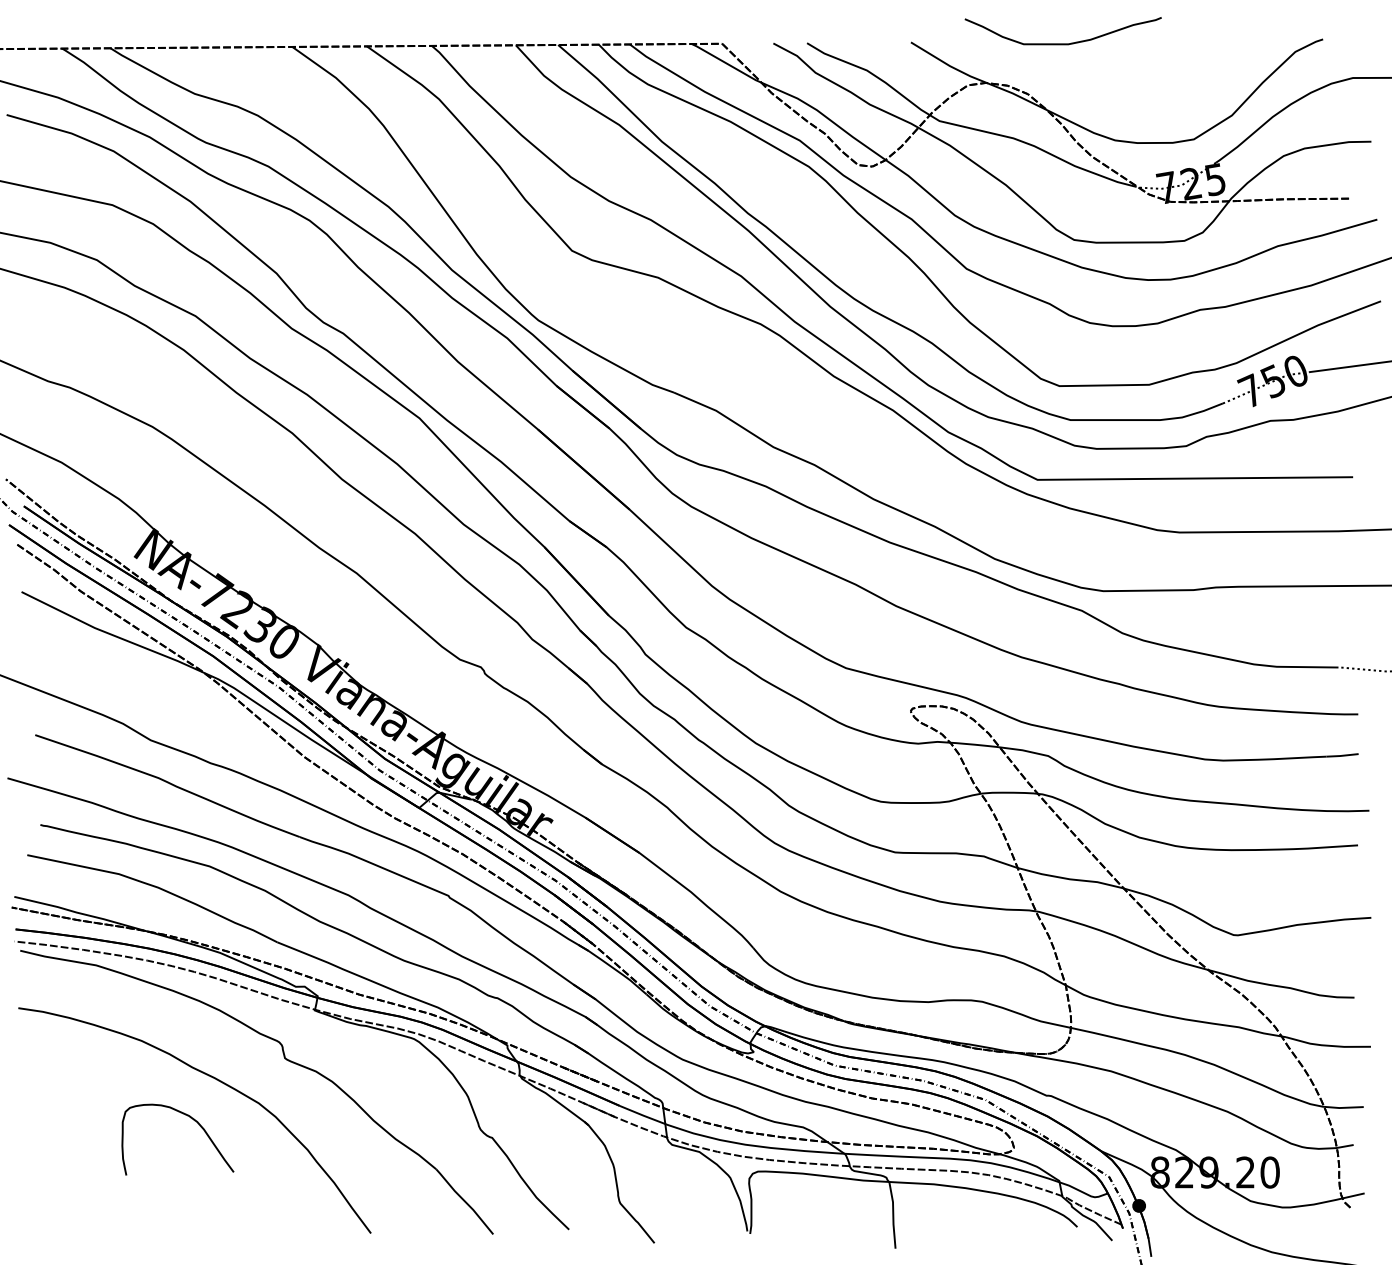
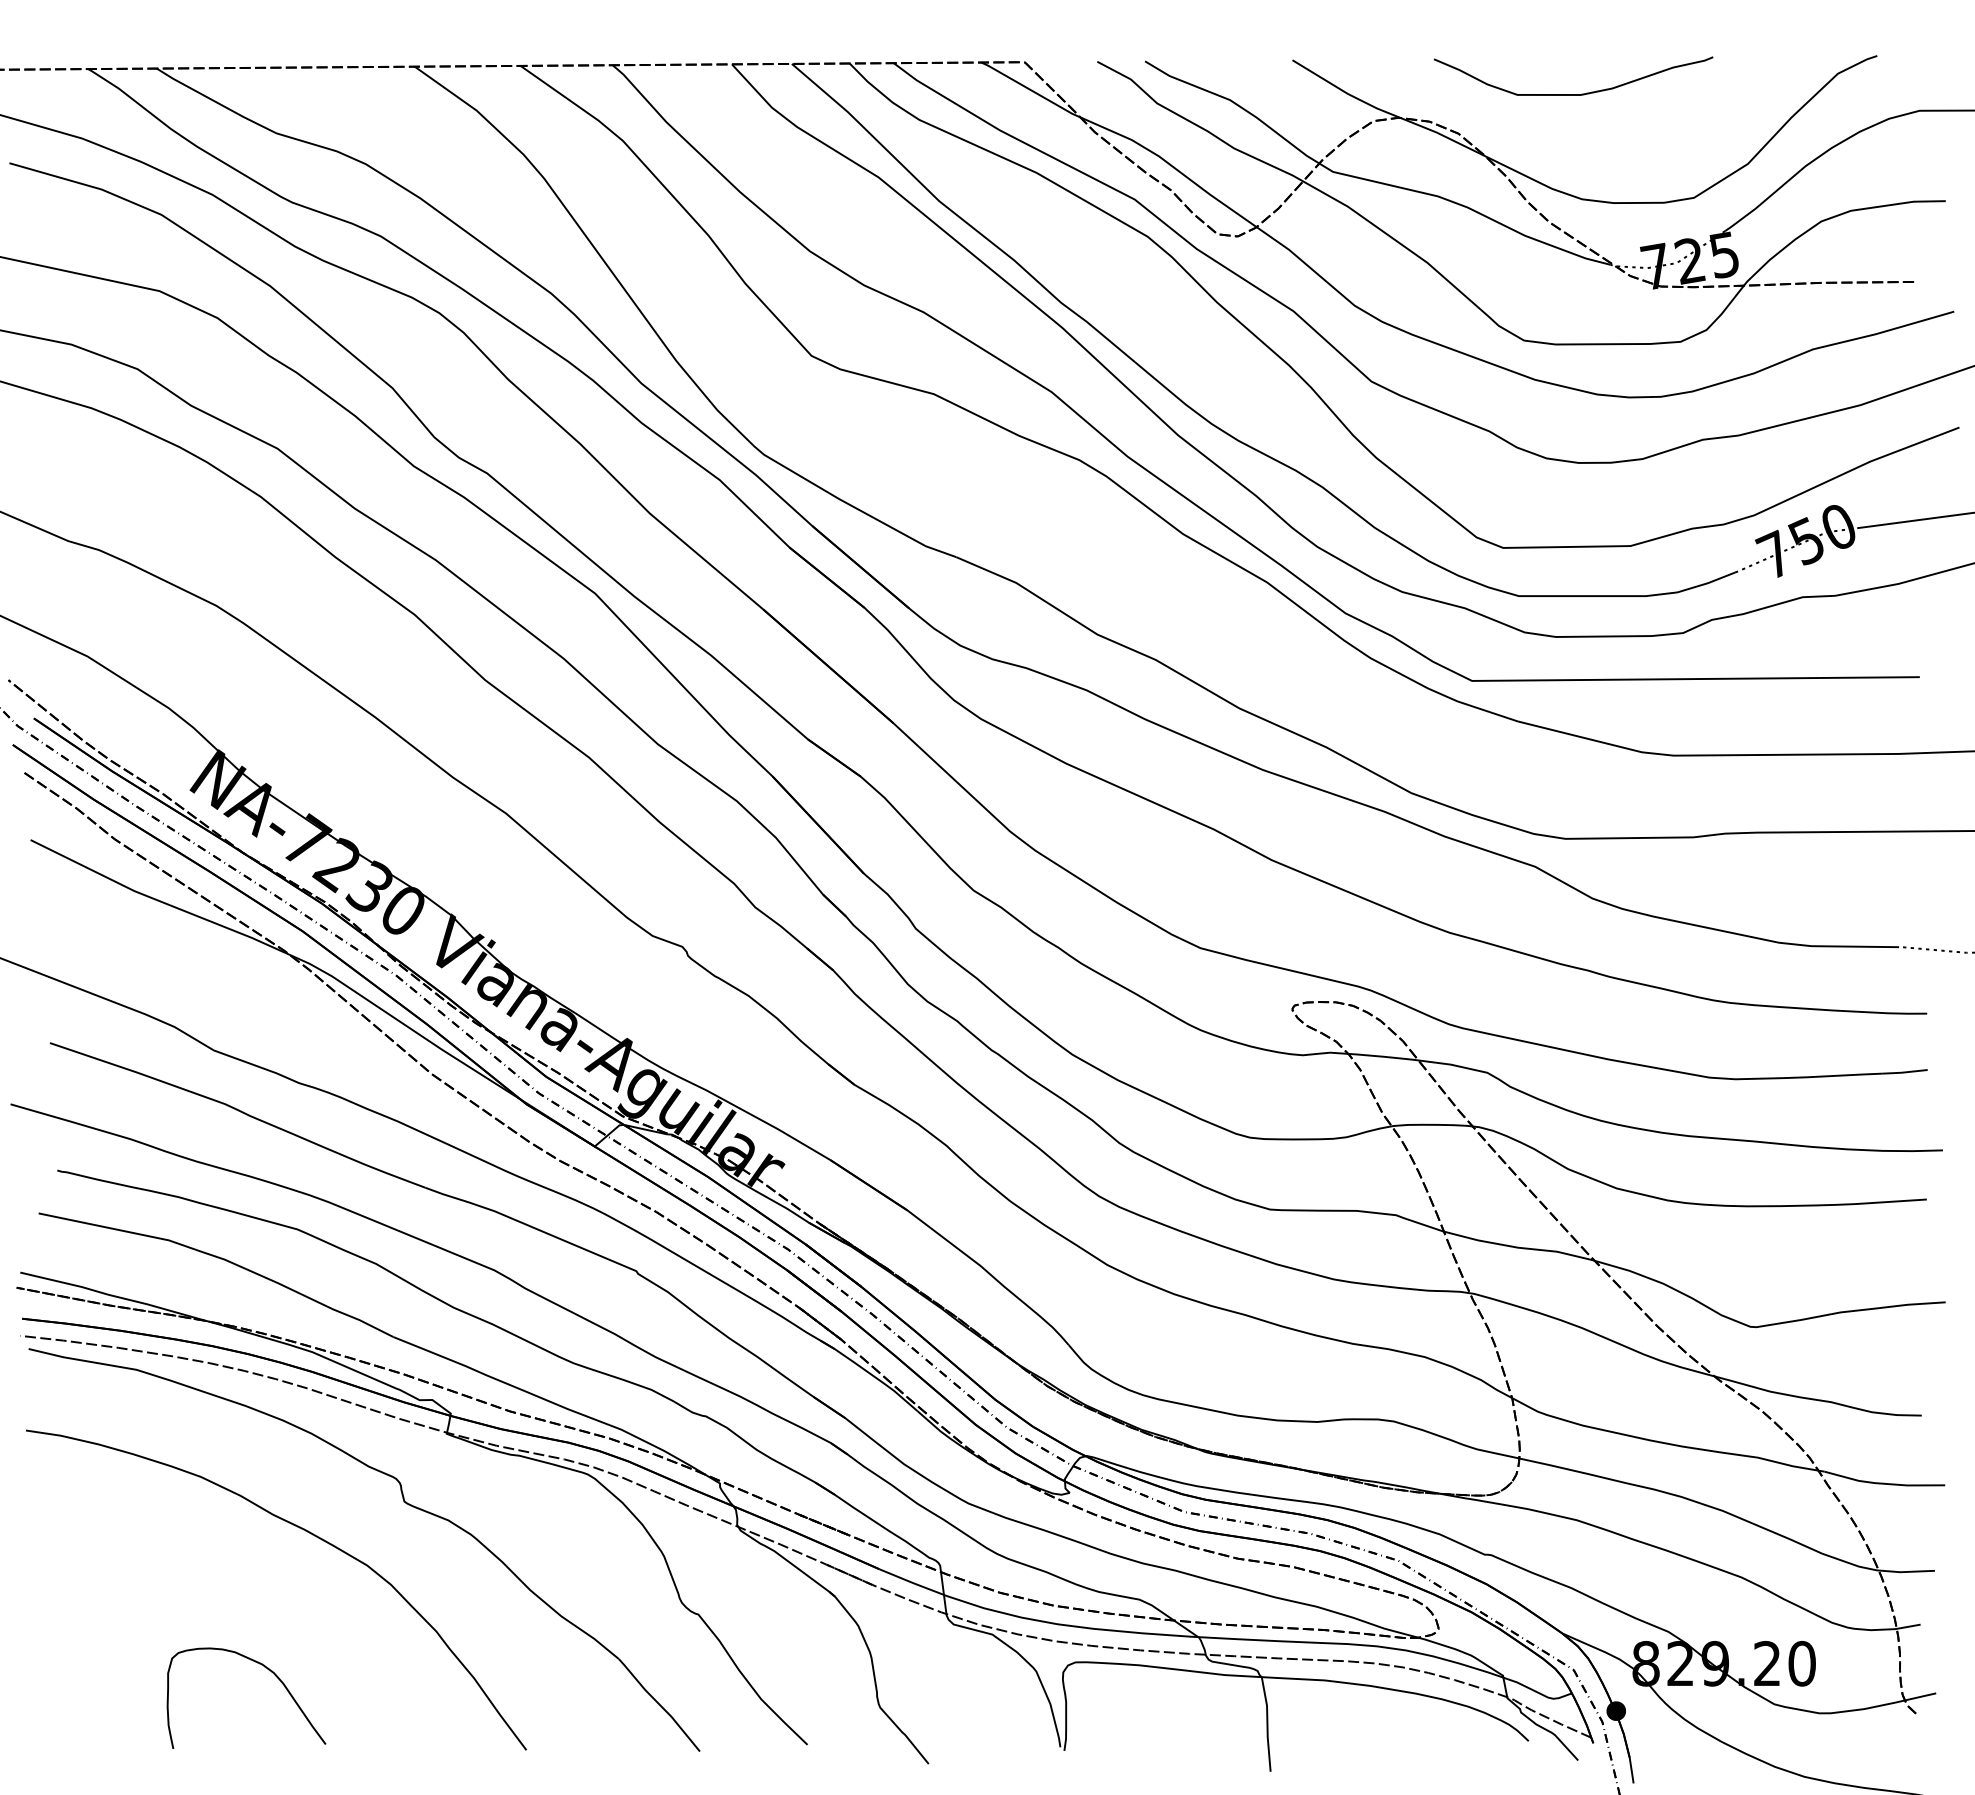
curve: (1063, 43) -> (1573, 94), moved
curve: (193, 1120) -> (268, 1670), moved

